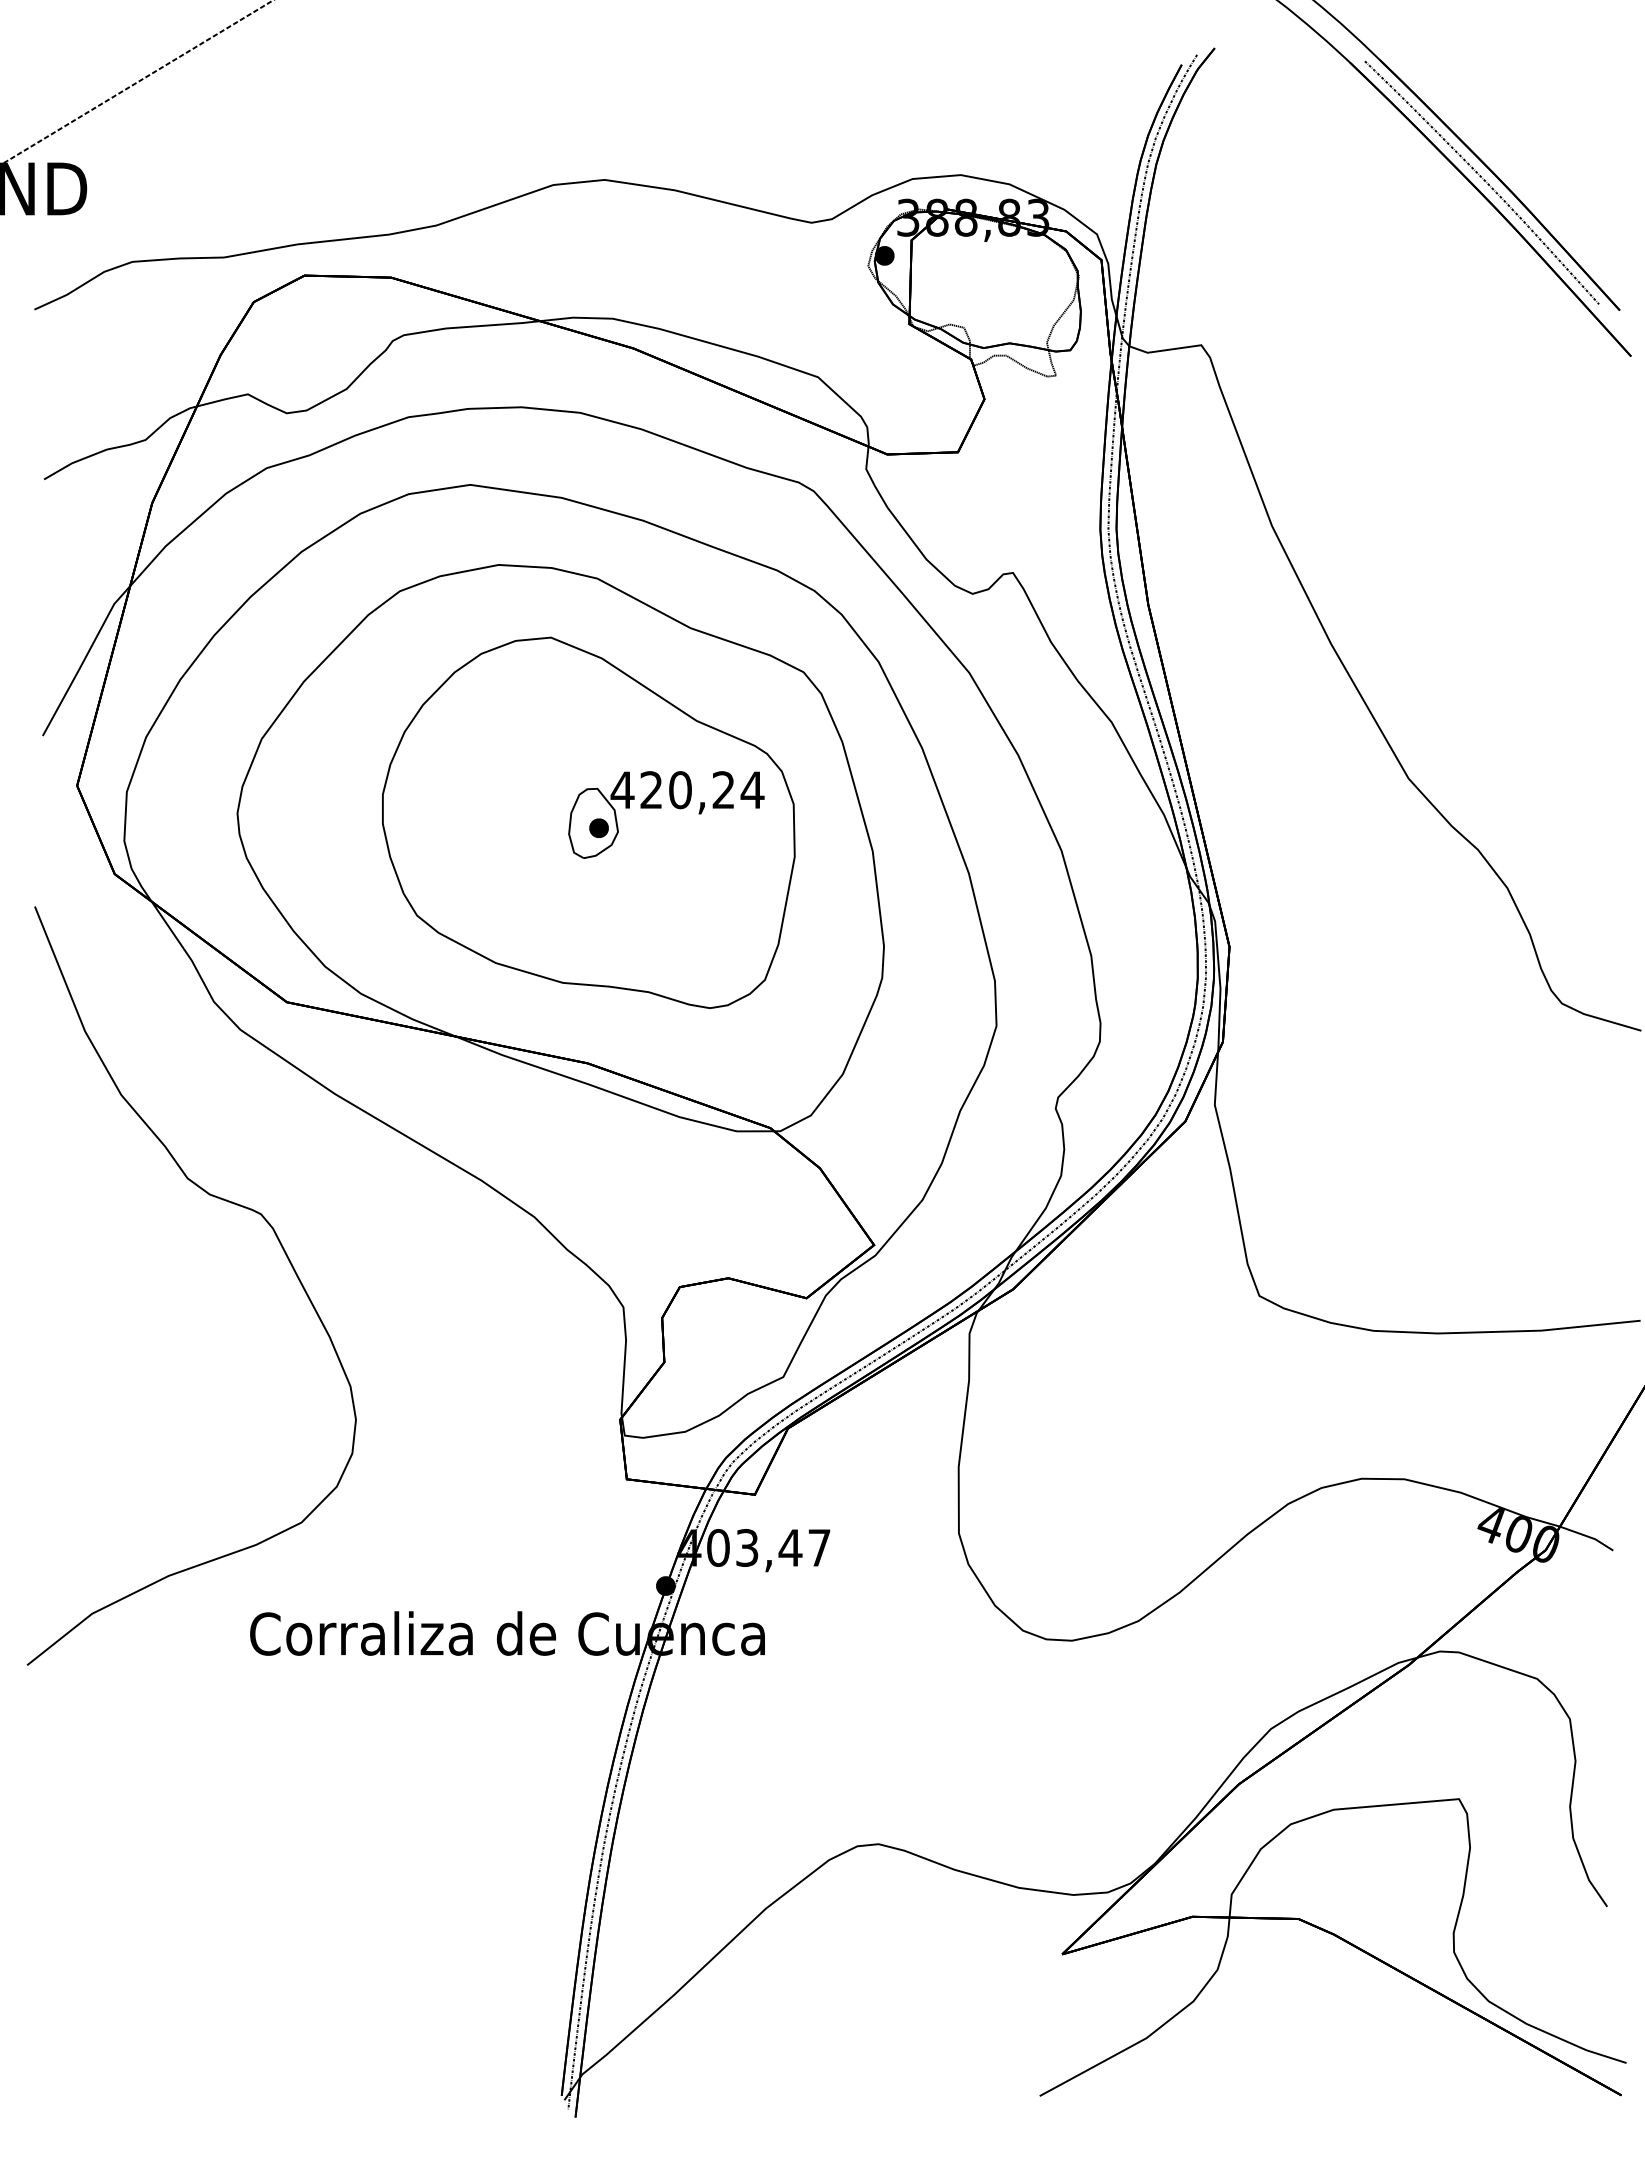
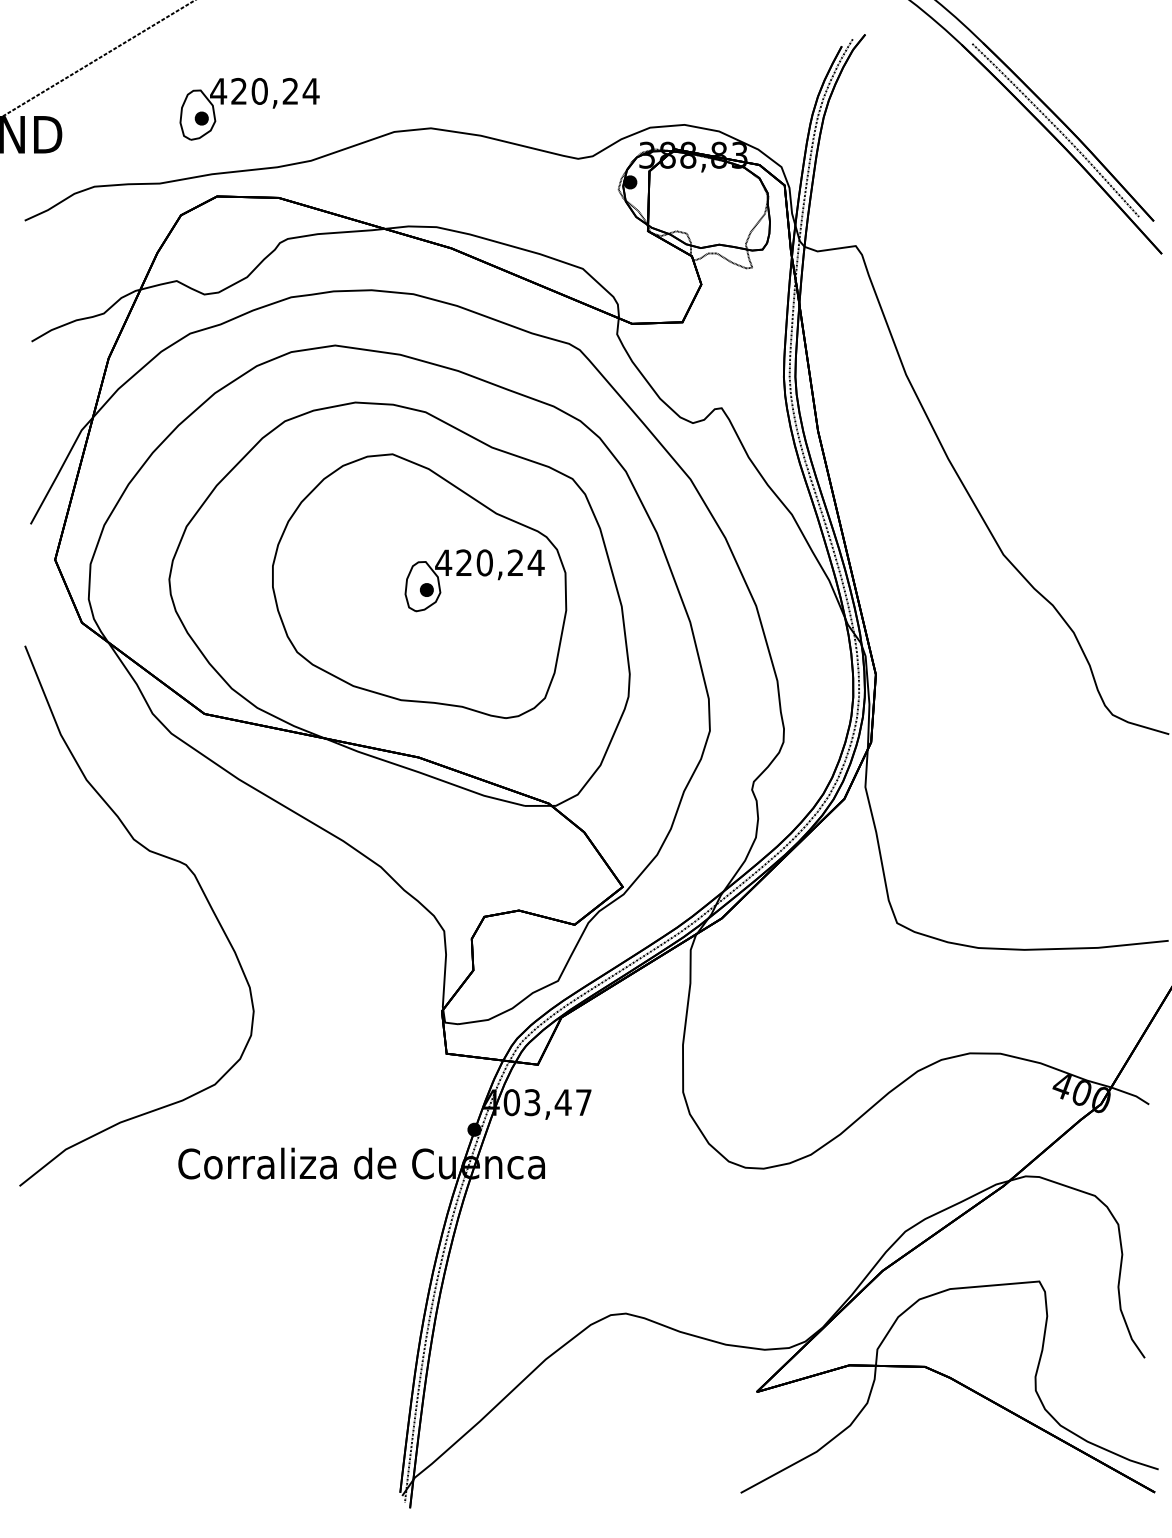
part: (345, 146) -> (246, 104), added

